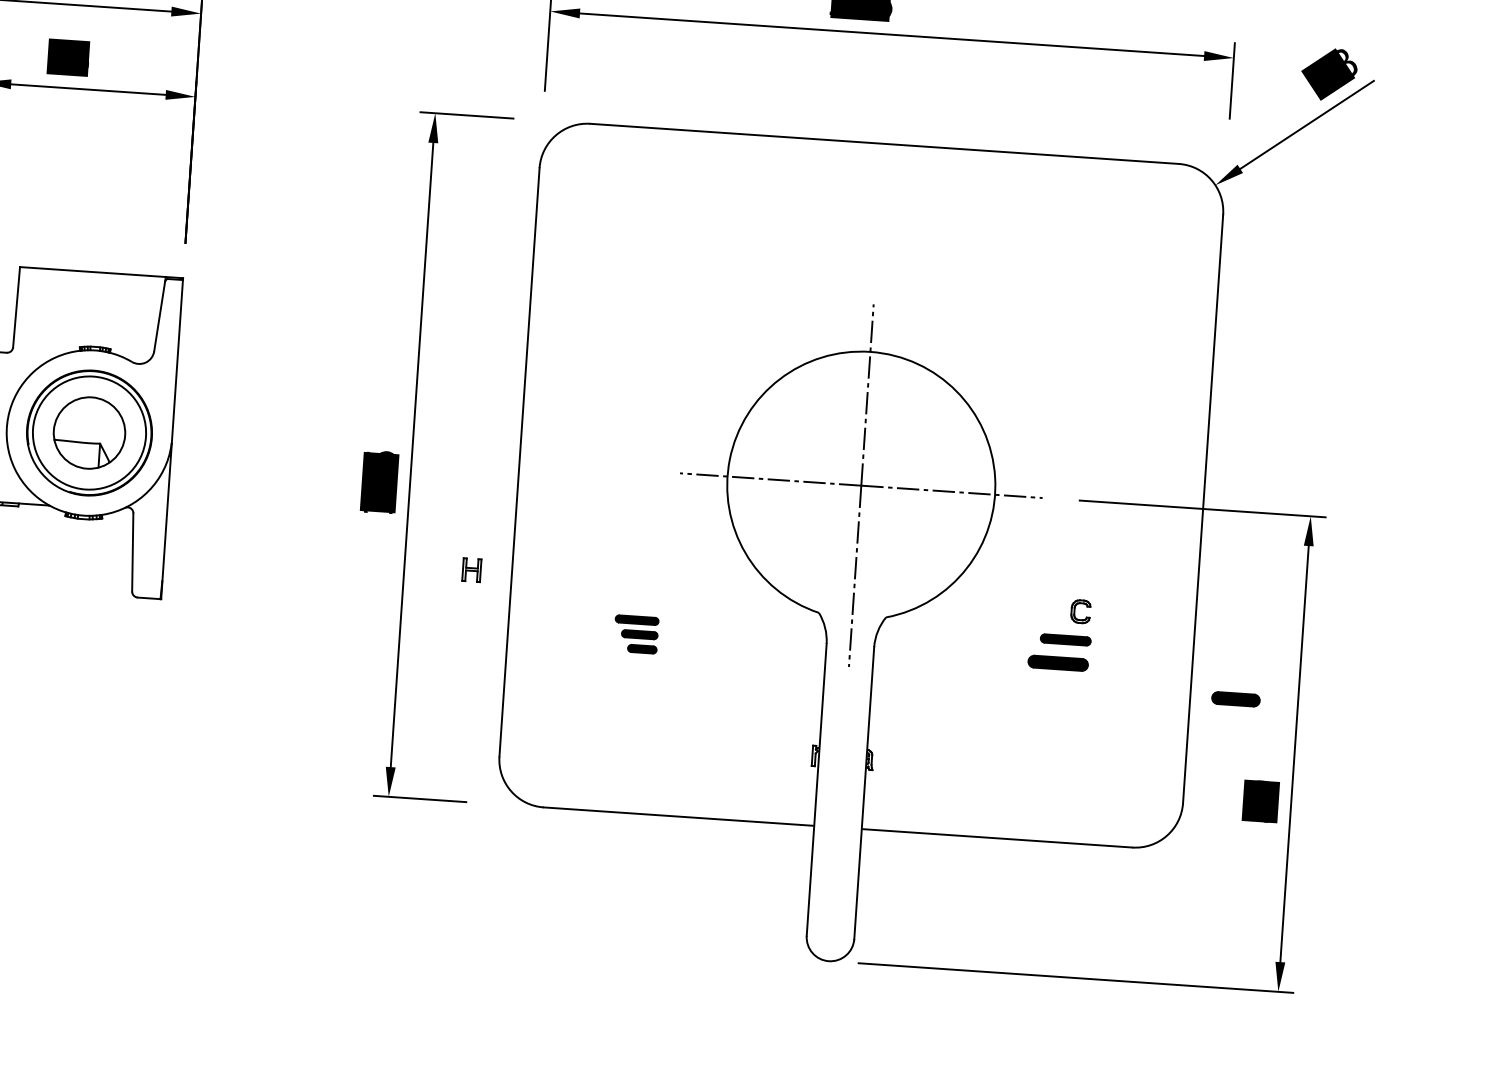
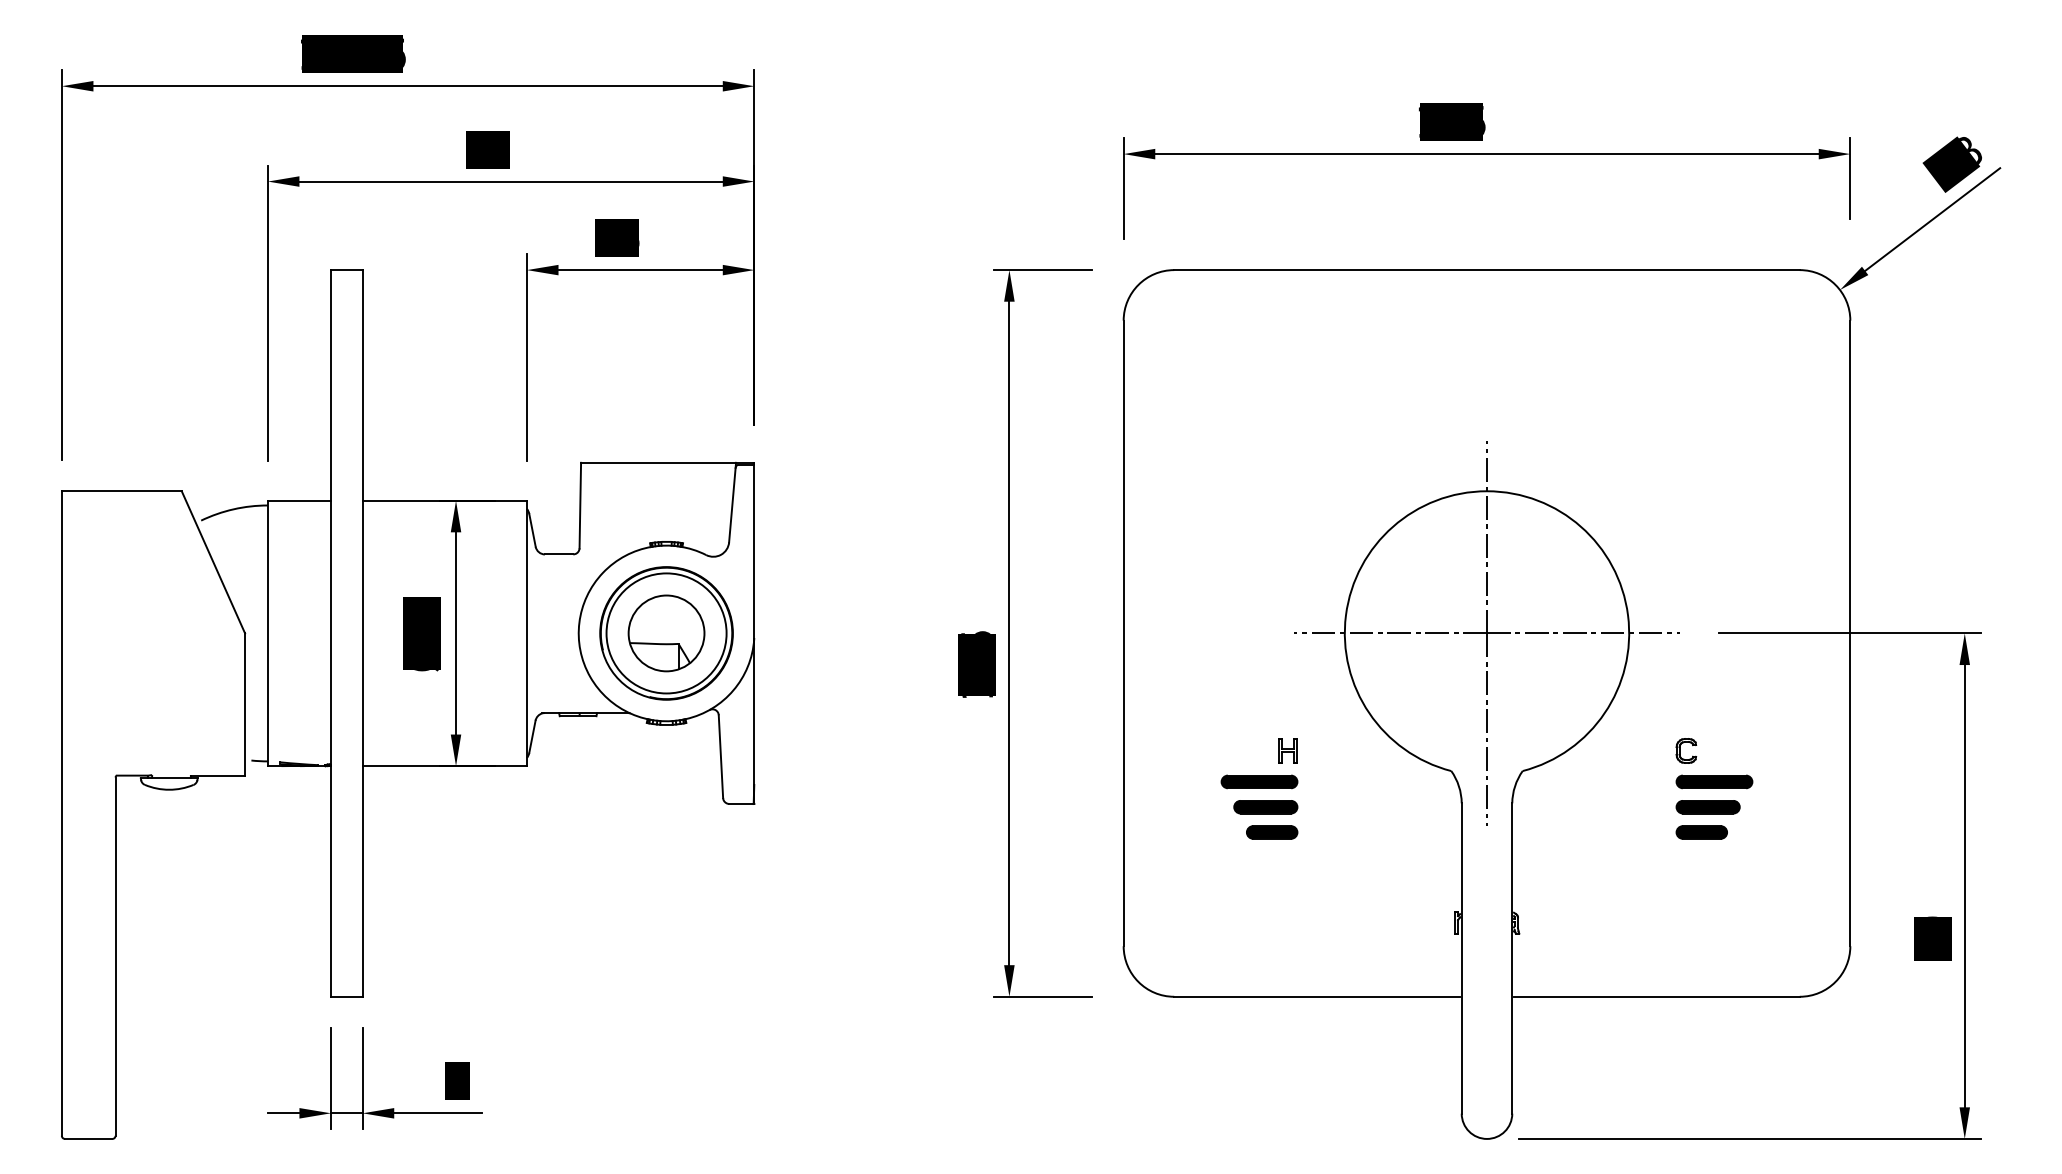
part: (471, 569) -> (1287, 750), moved
part: (1080, 611) -> (1686, 750), moved
part: (636, 633) -> (1259, 806), size x1.67
part: (1065, 639) -> (1714, 781), size x1.43
part: (1235, 699) -> (1701, 832), moved

